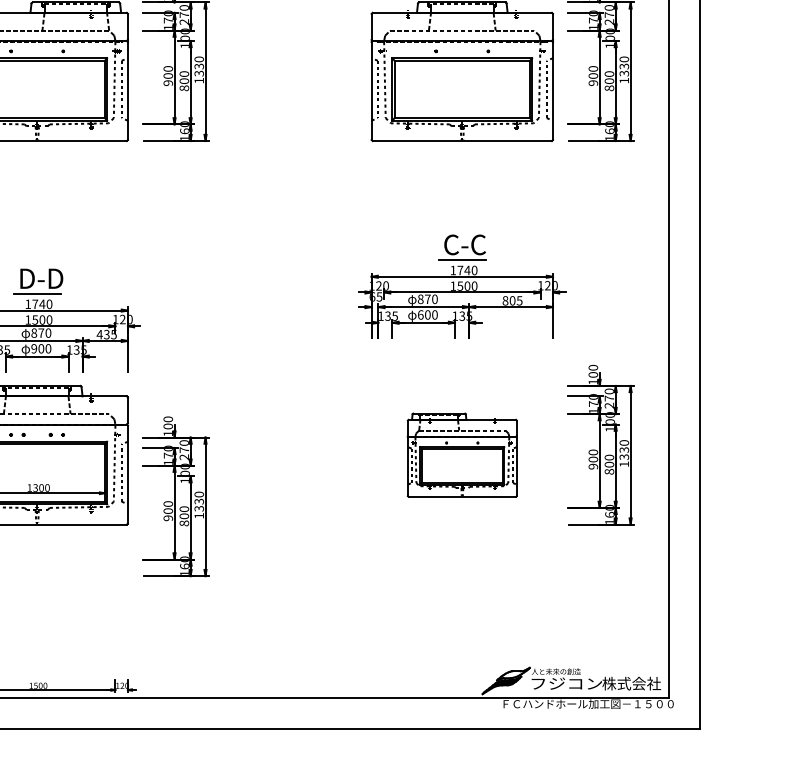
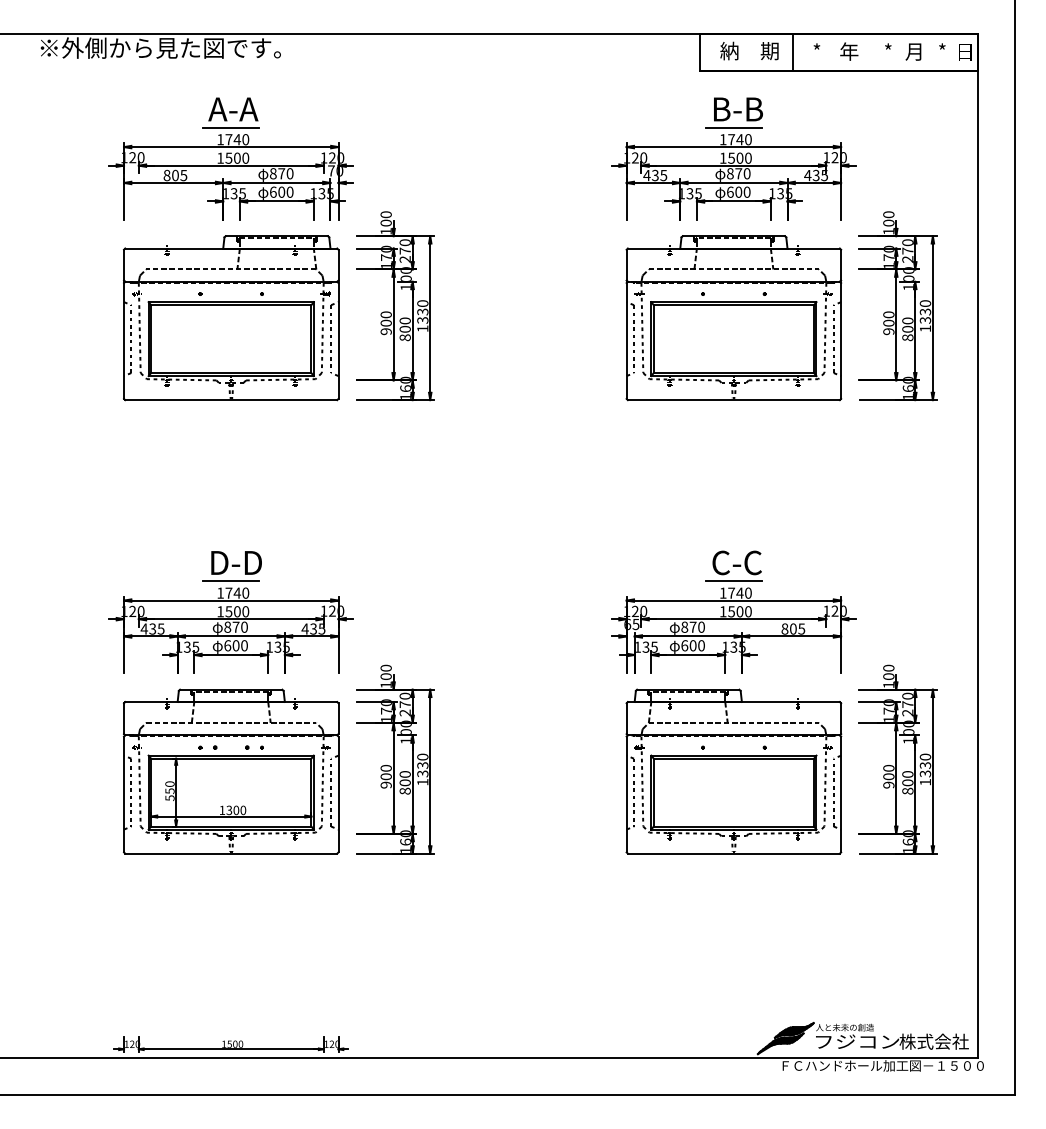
part: (461, 285) -> (733, 611), moved
text: (34, 348) -> (227, 645), 900 -> 600
part: (461, 455) -> (733, 771), size x1.67
part: (176, 496) -> (395, 759), moved
fill: (512, 674) -> (793, 1030), added

